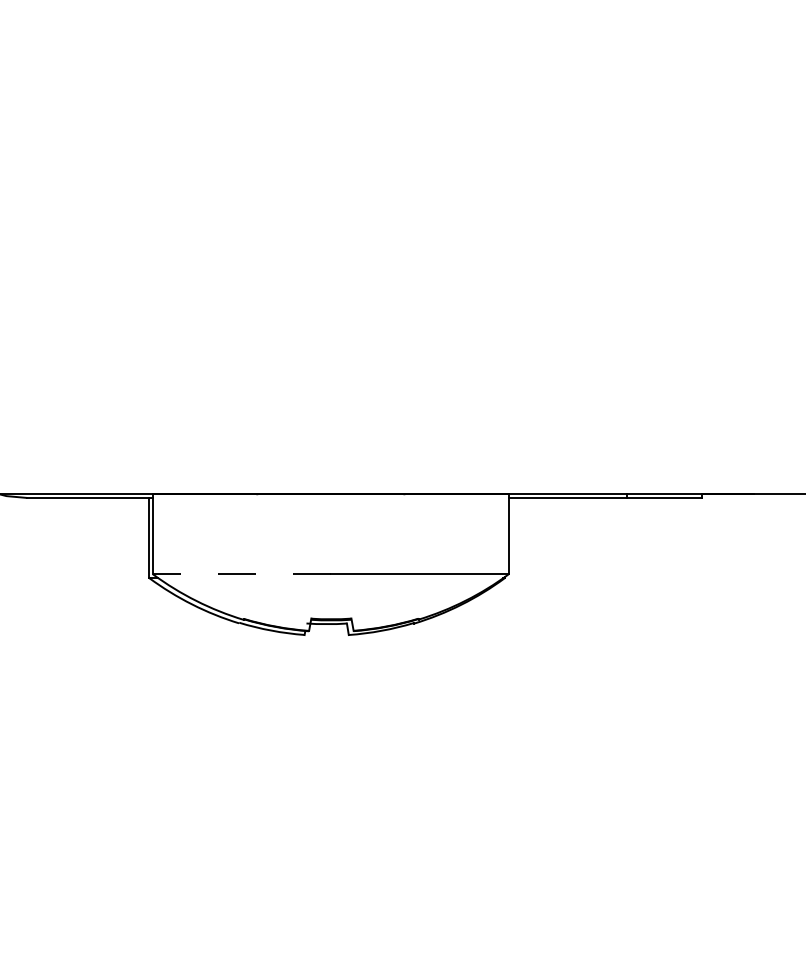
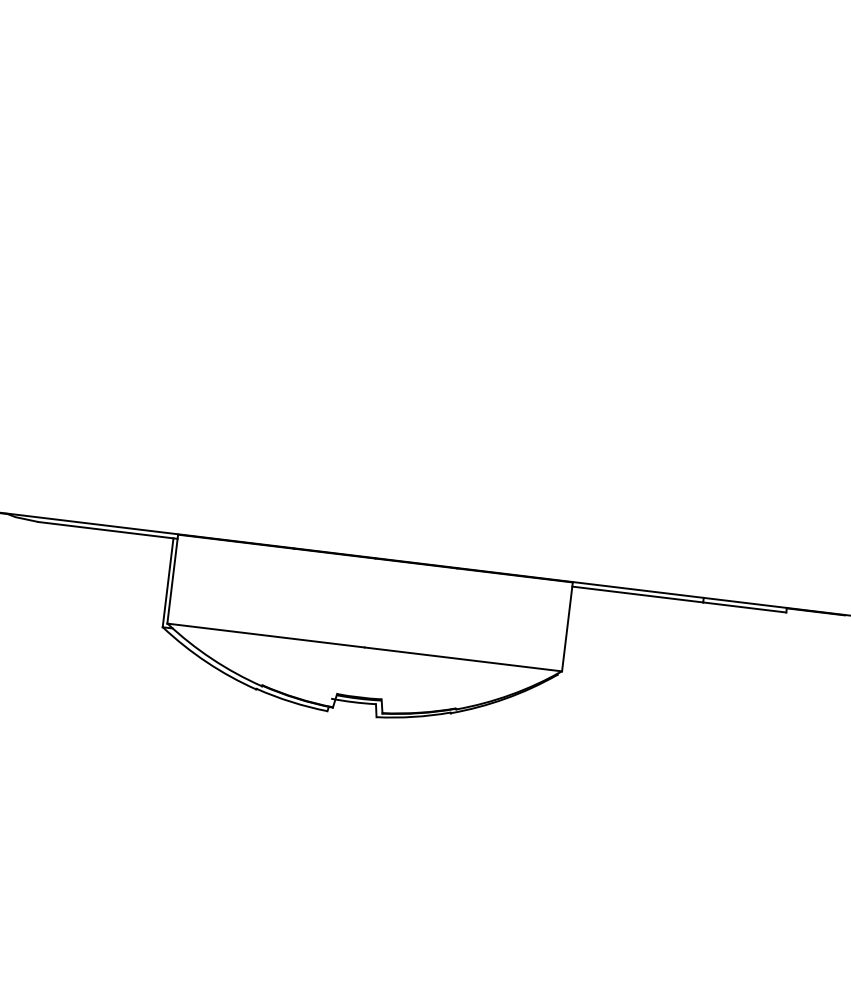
line: (241, 574) -> (265, 635), dashed -> solid

